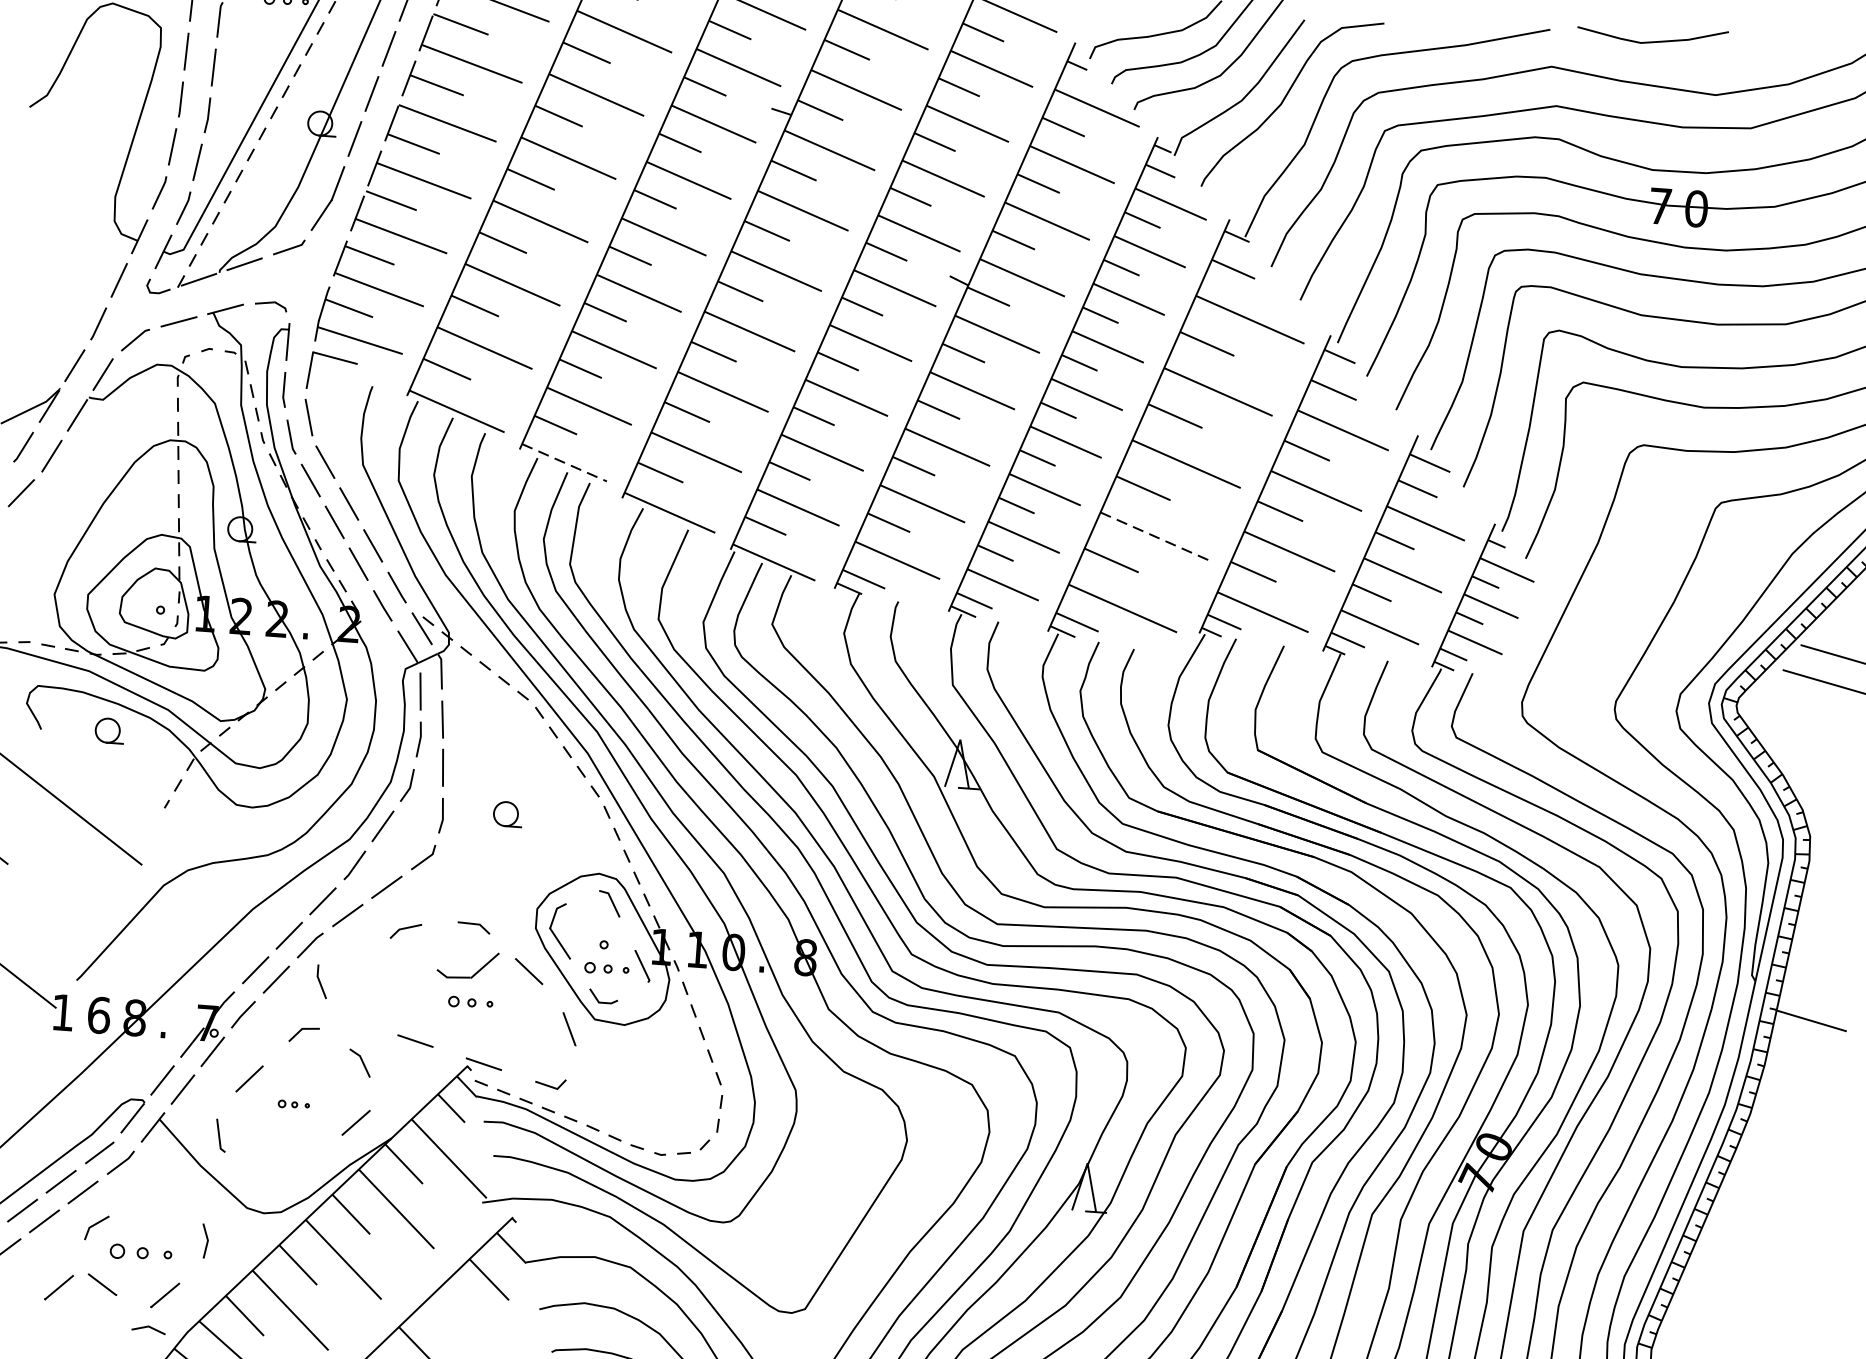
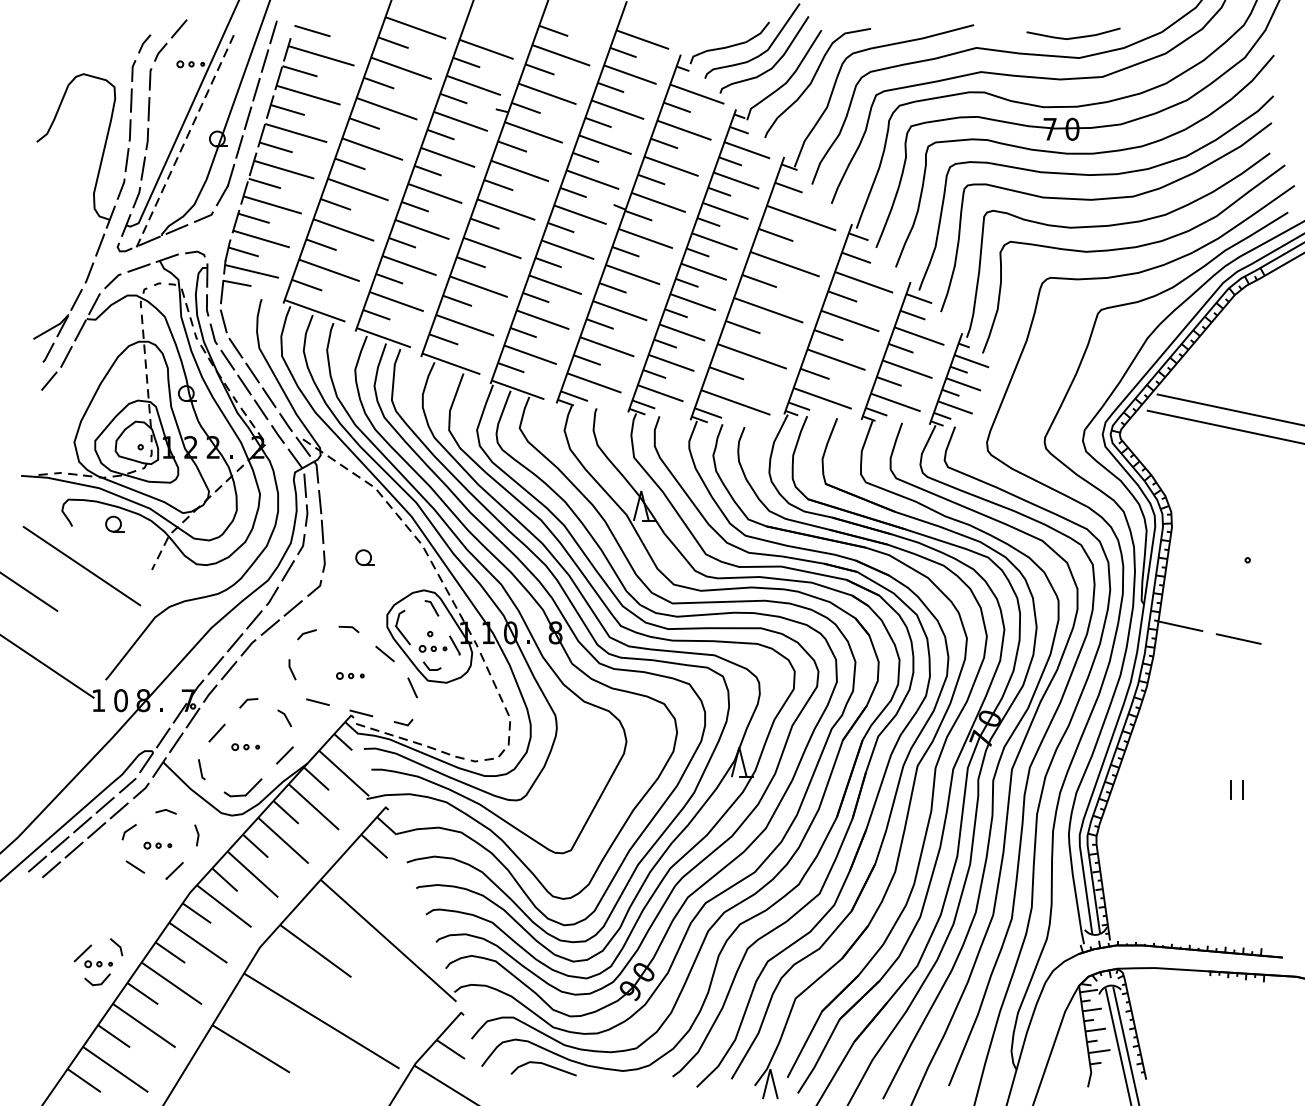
curve: (1652, 41) -> (1073, 37), moved
line: (563, 462) -> (383, 337), dashed -> solid
line: (1155, 536) -> (752, 356), dashed -> solid
part: (466, 975) -> (242, 794), moved
line: (320, 981) -> (291, 669), moved
text: (99, 1015) -> (121, 700), 6 -> 0
part: (293, 1103) -> (245, 746), size x1.43
part: (140, 1252) -> (157, 845), size x0.71
line: (58, 1286) -> (108, 870), removed
line: (147, 1327) -> (165, 810), moved

